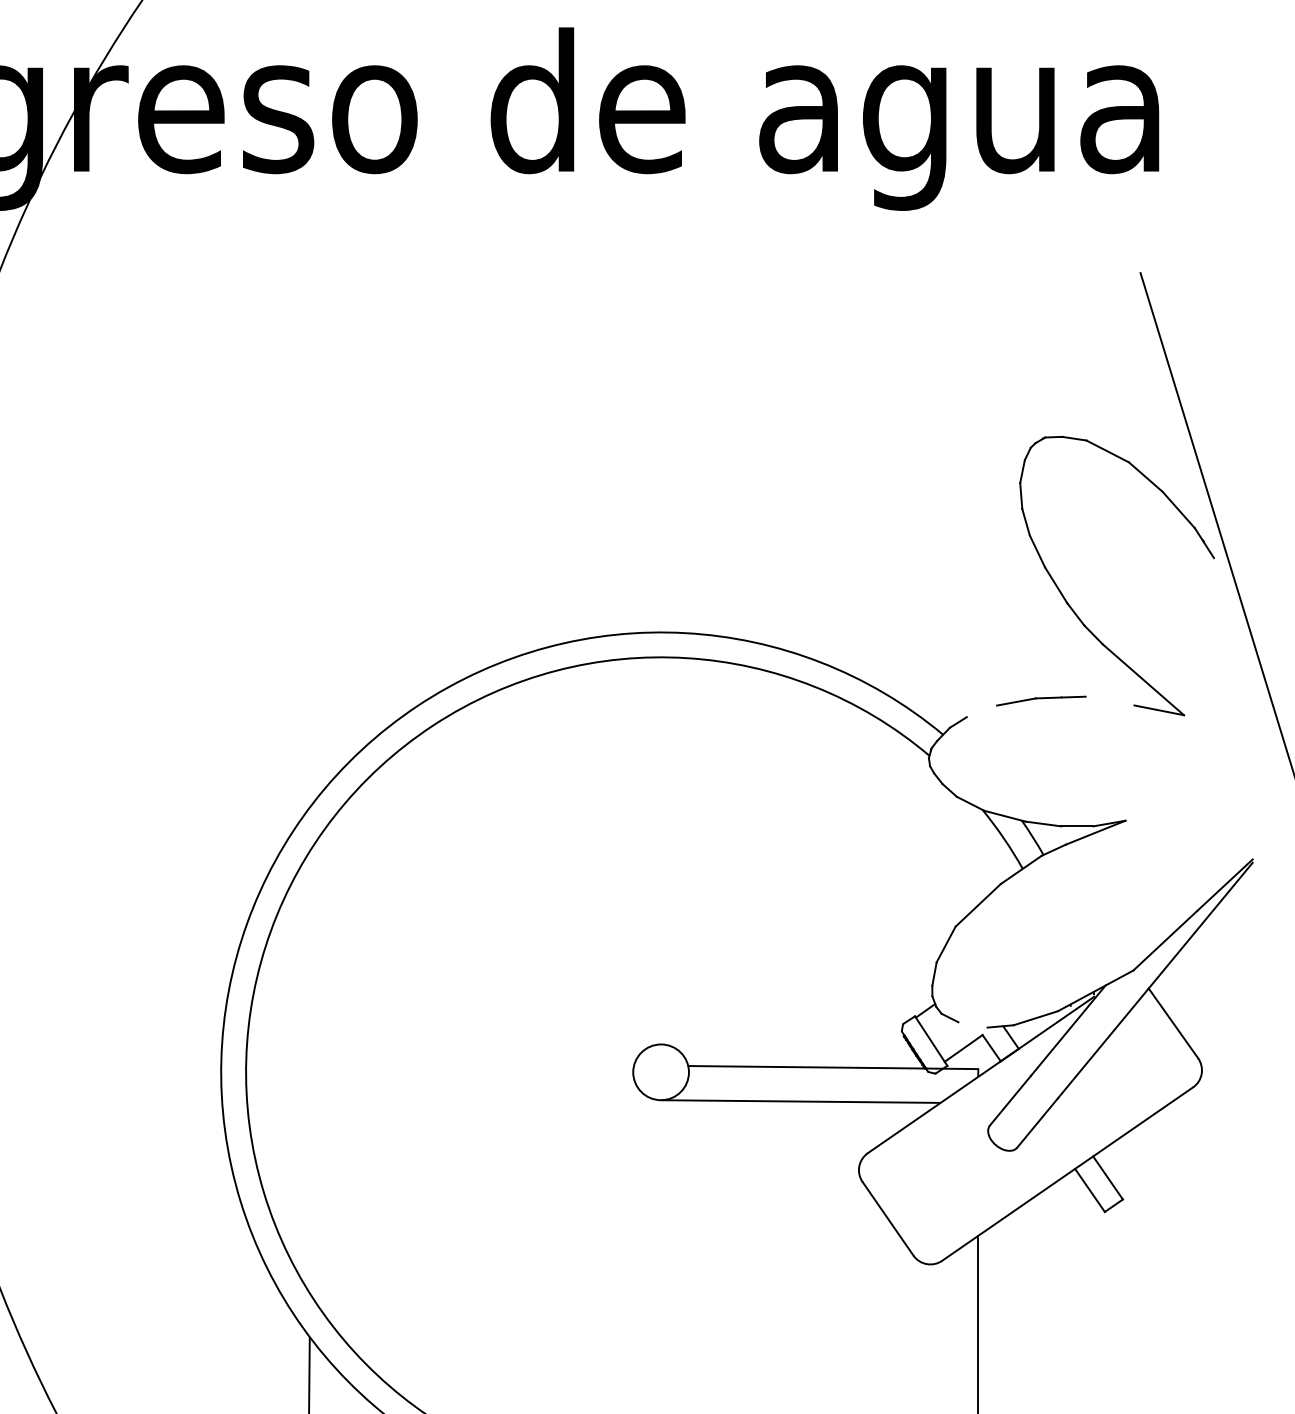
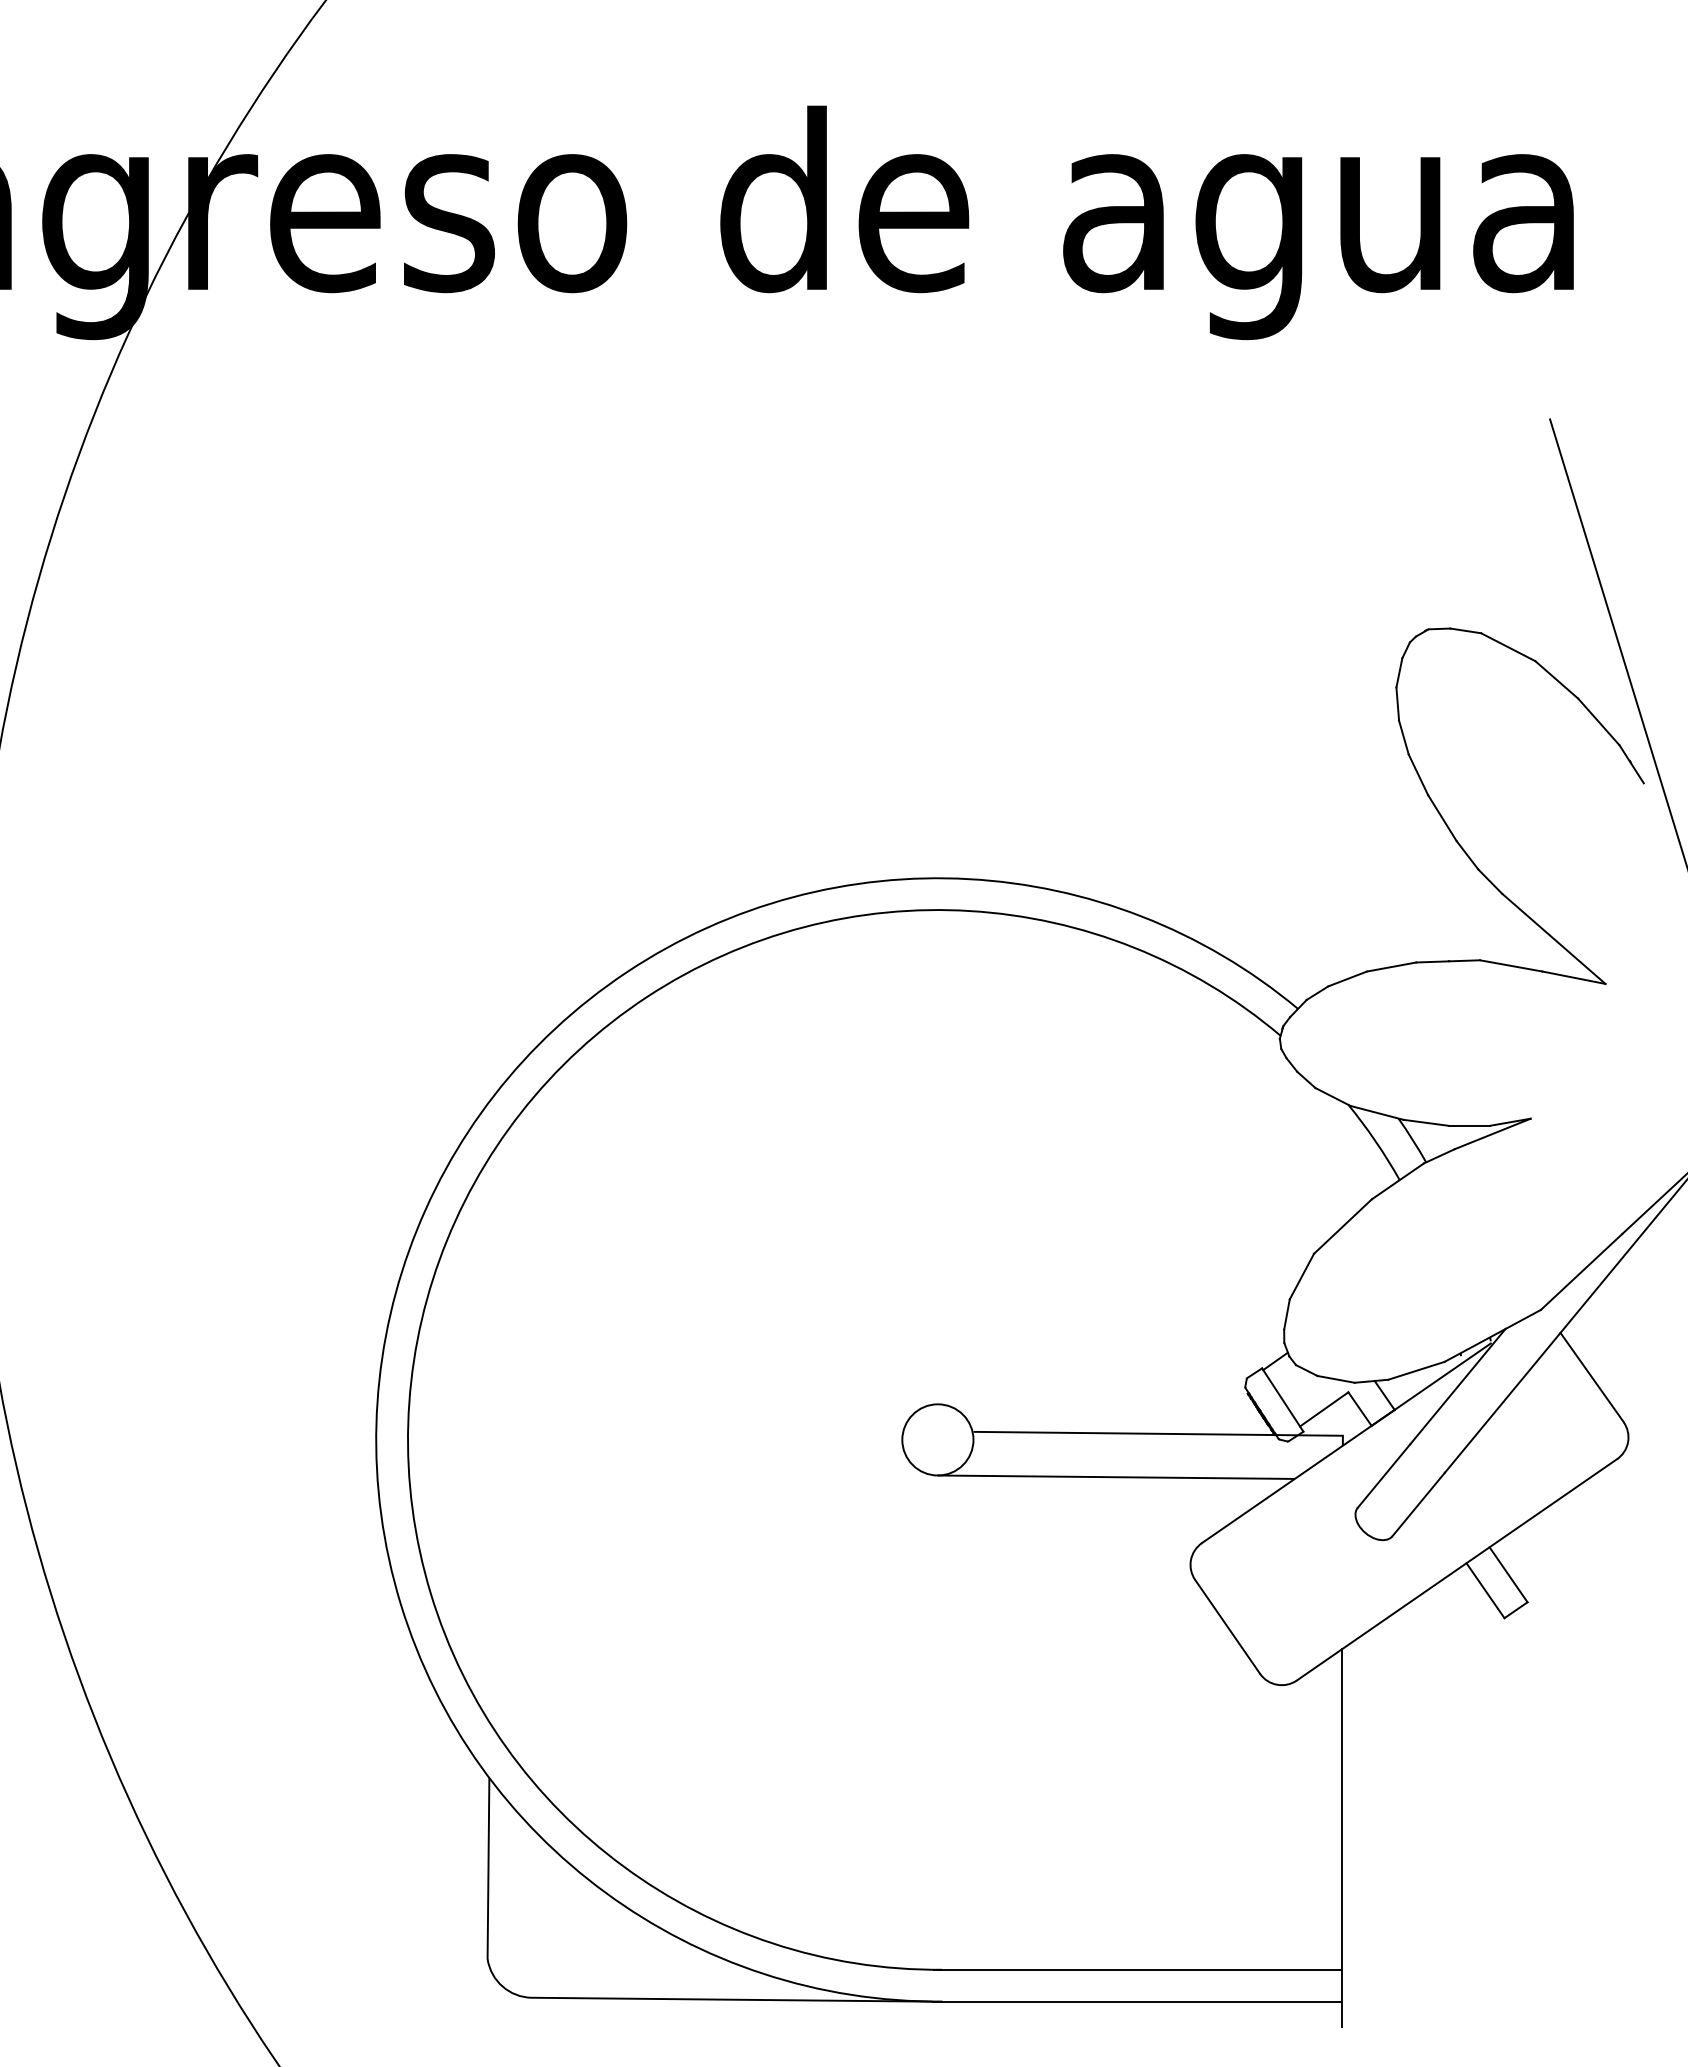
line: (1110, 700) -> (1511, 965), added
line: (981, 710) -> (1347, 978), added
line: (972, 1024) -> (1335, 1378), added

